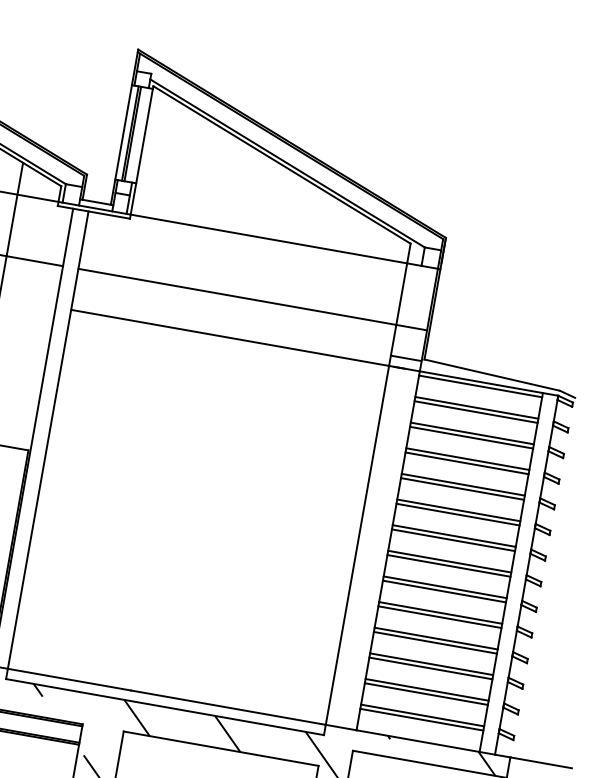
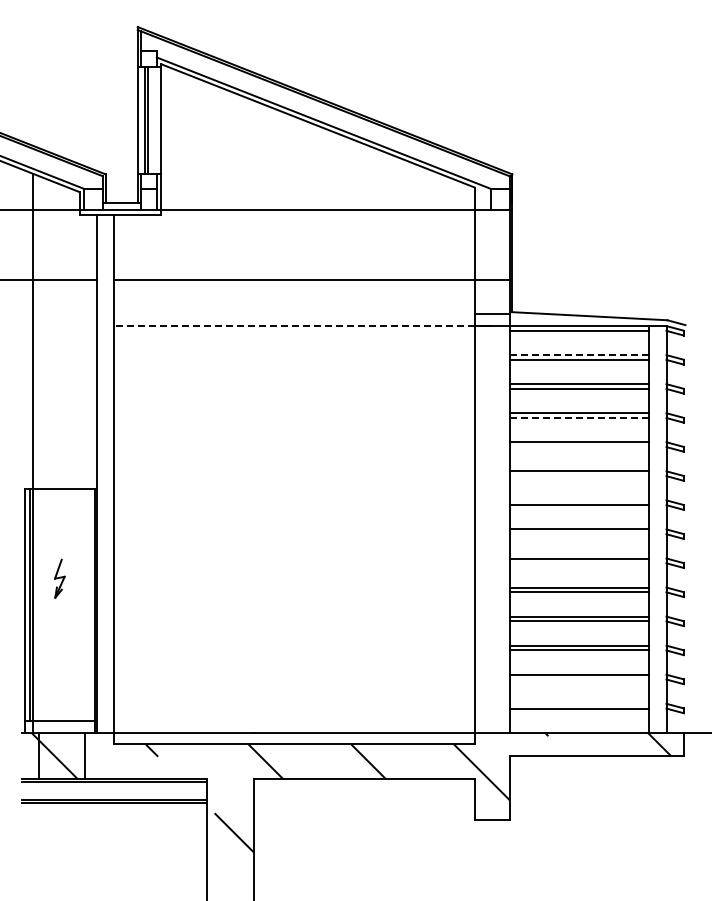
line: (229, 338) -> (294, 326), solid -> dashed
line: (476, 408) -> (579, 355), solid -> dashed
line: (467, 463) -> (579, 418), solid -> dashed
line: (462, 489) -> (579, 447), removed
line: (458, 514) -> (579, 476), removed
line: (454, 536) -> (579, 500), removed
line: (449, 566) -> (579, 534), removed
line: (444, 591) -> (579, 563), removed
line: (426, 694) -> (579, 679), removed
line: (422, 715) -> (579, 703), removed

